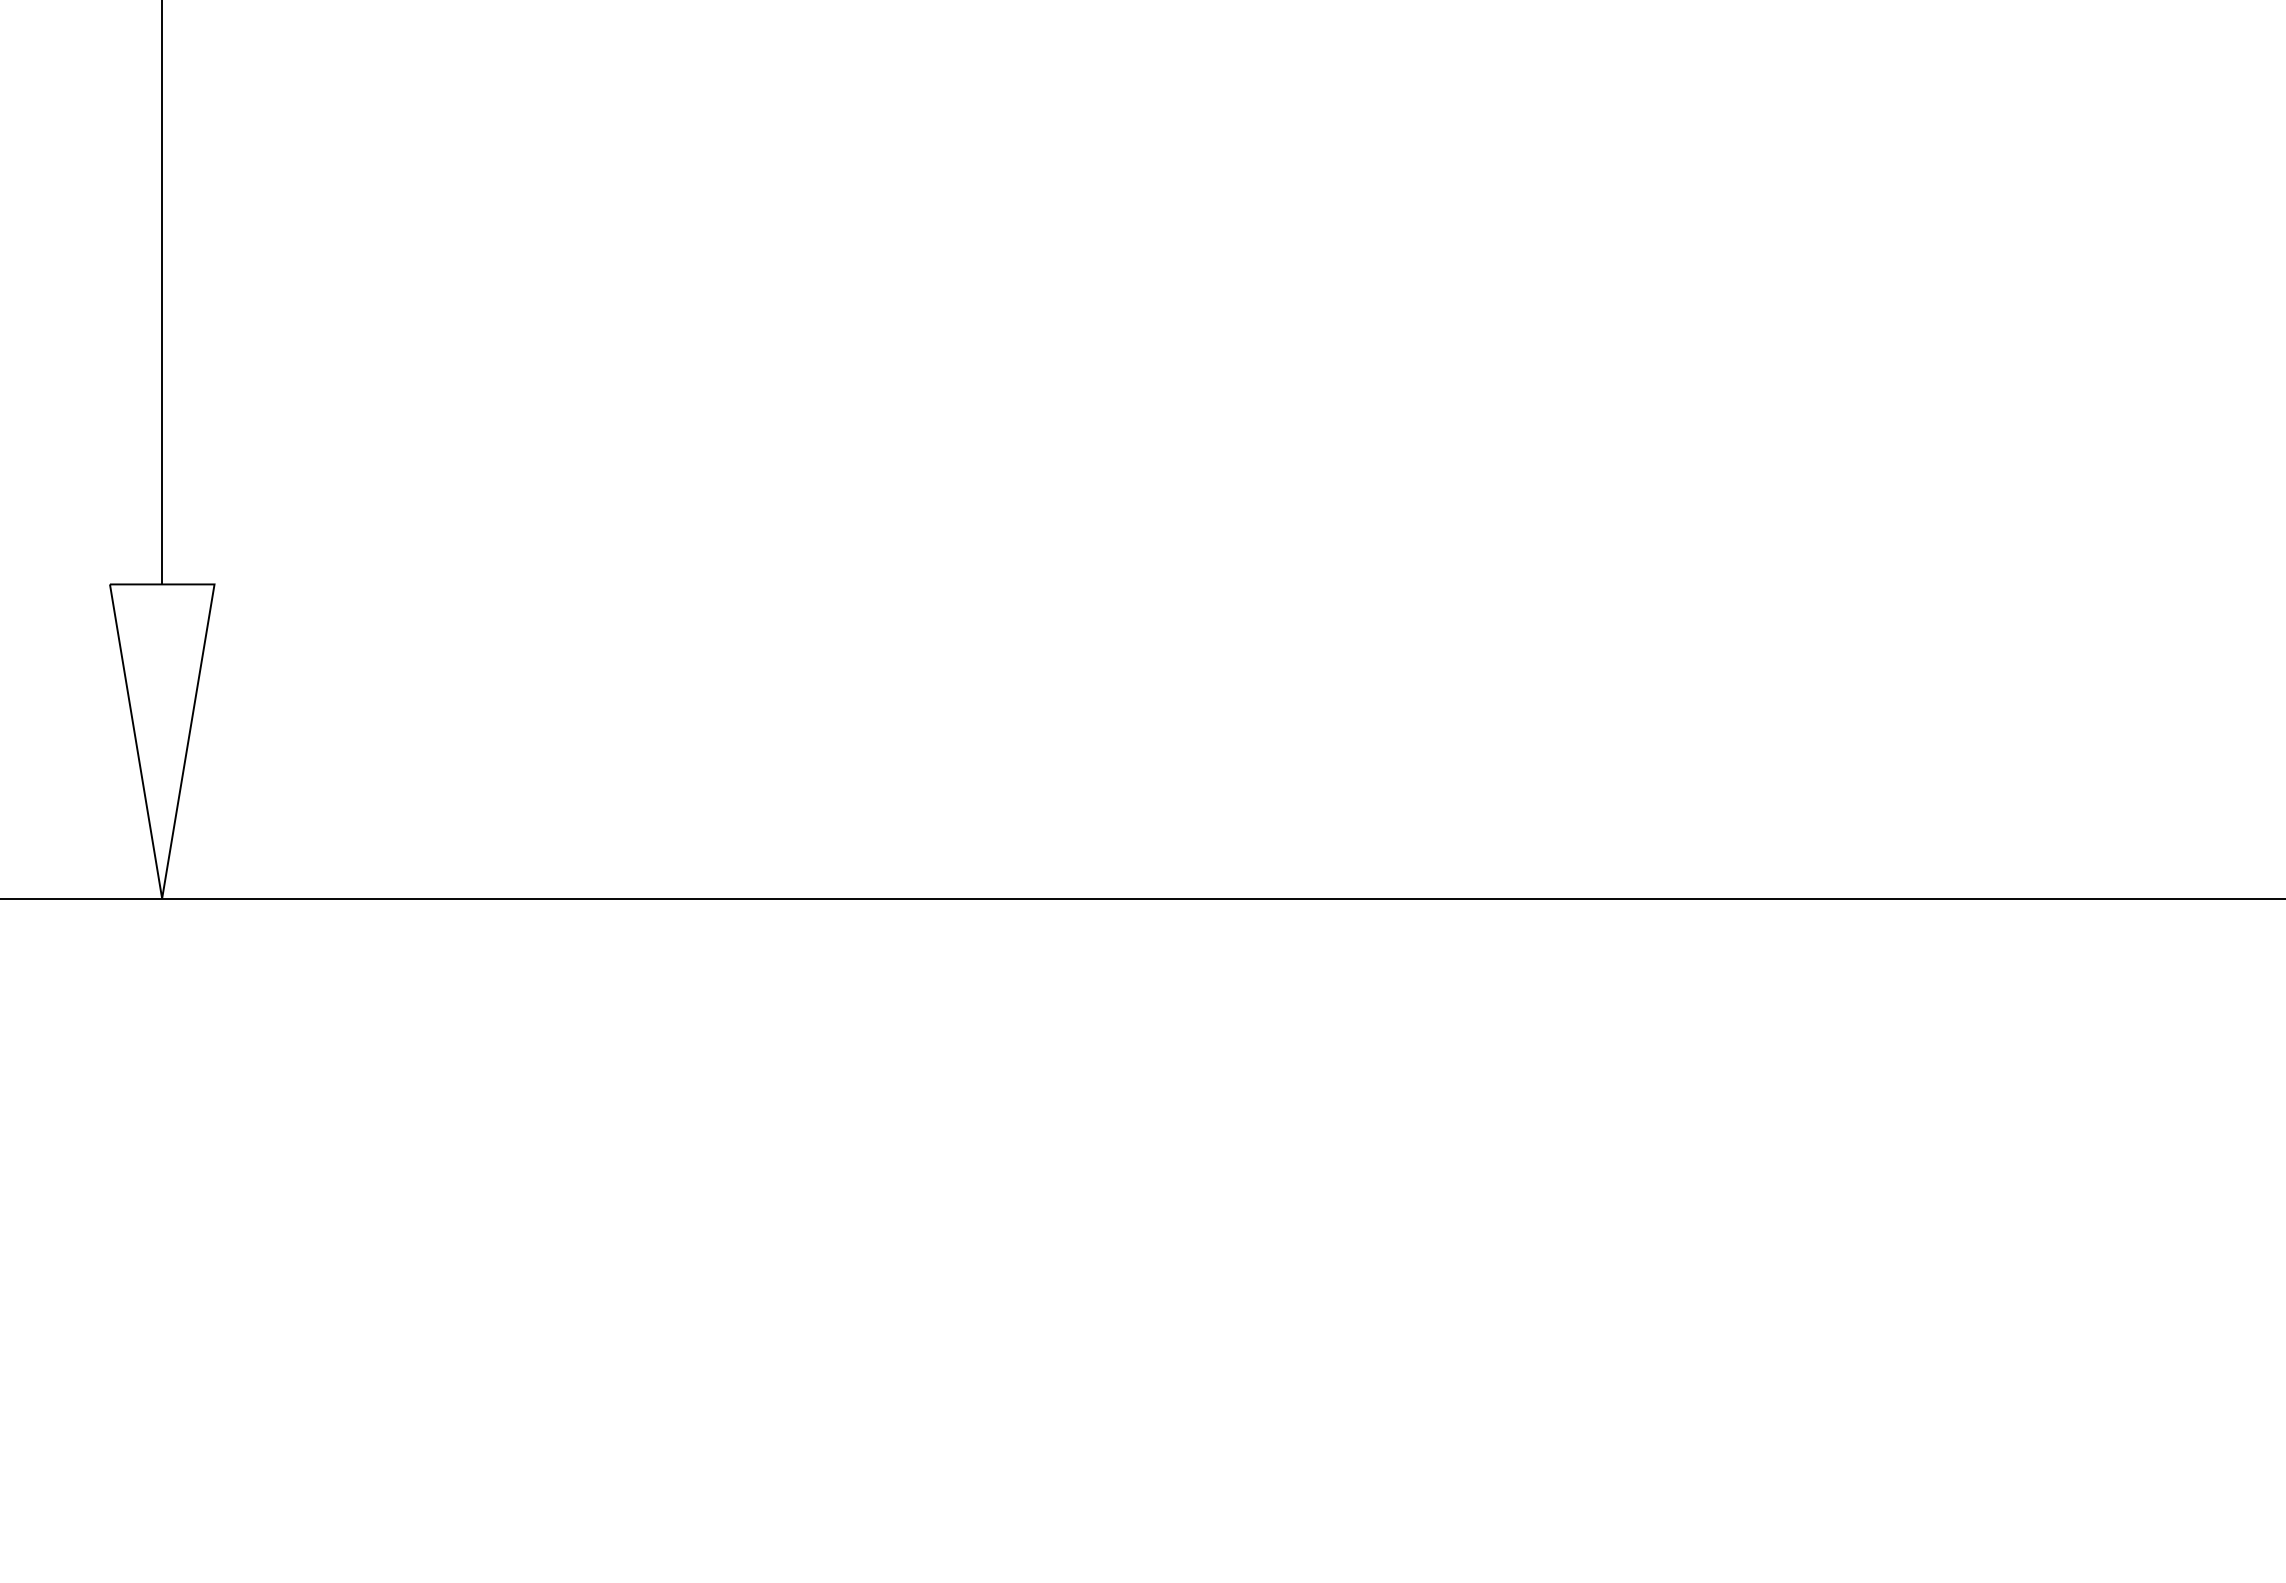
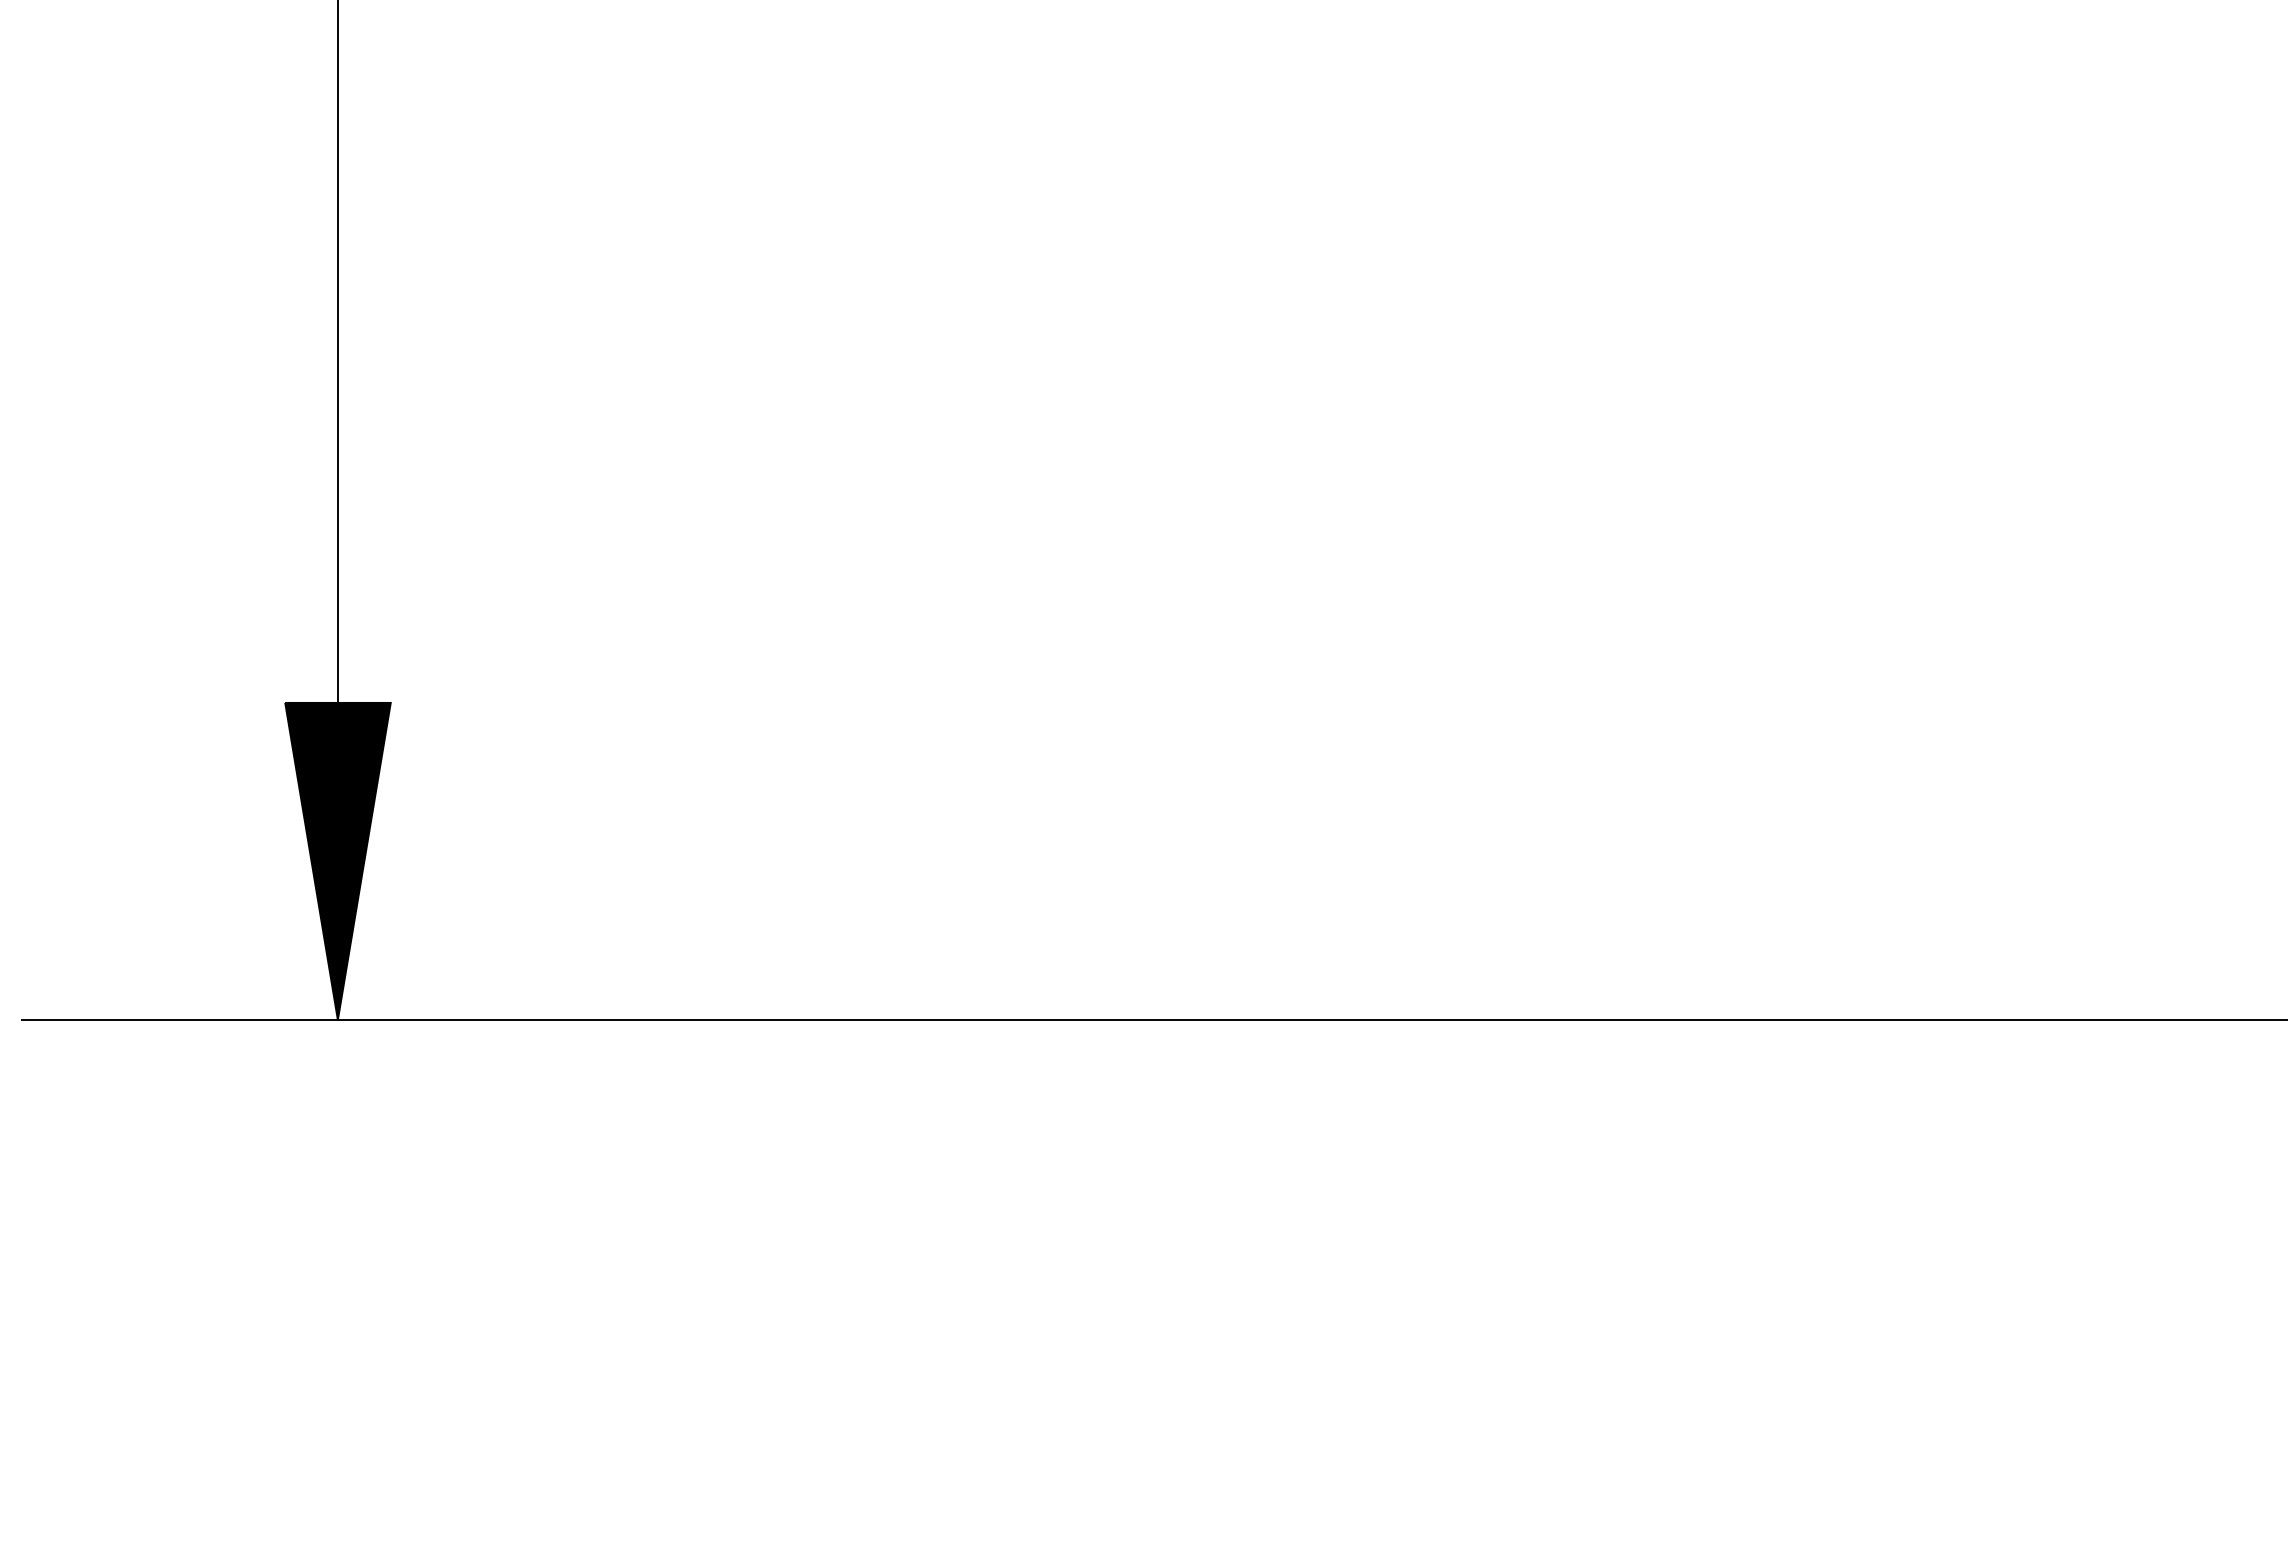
fill: (161, 741) -> (337, 861), added

